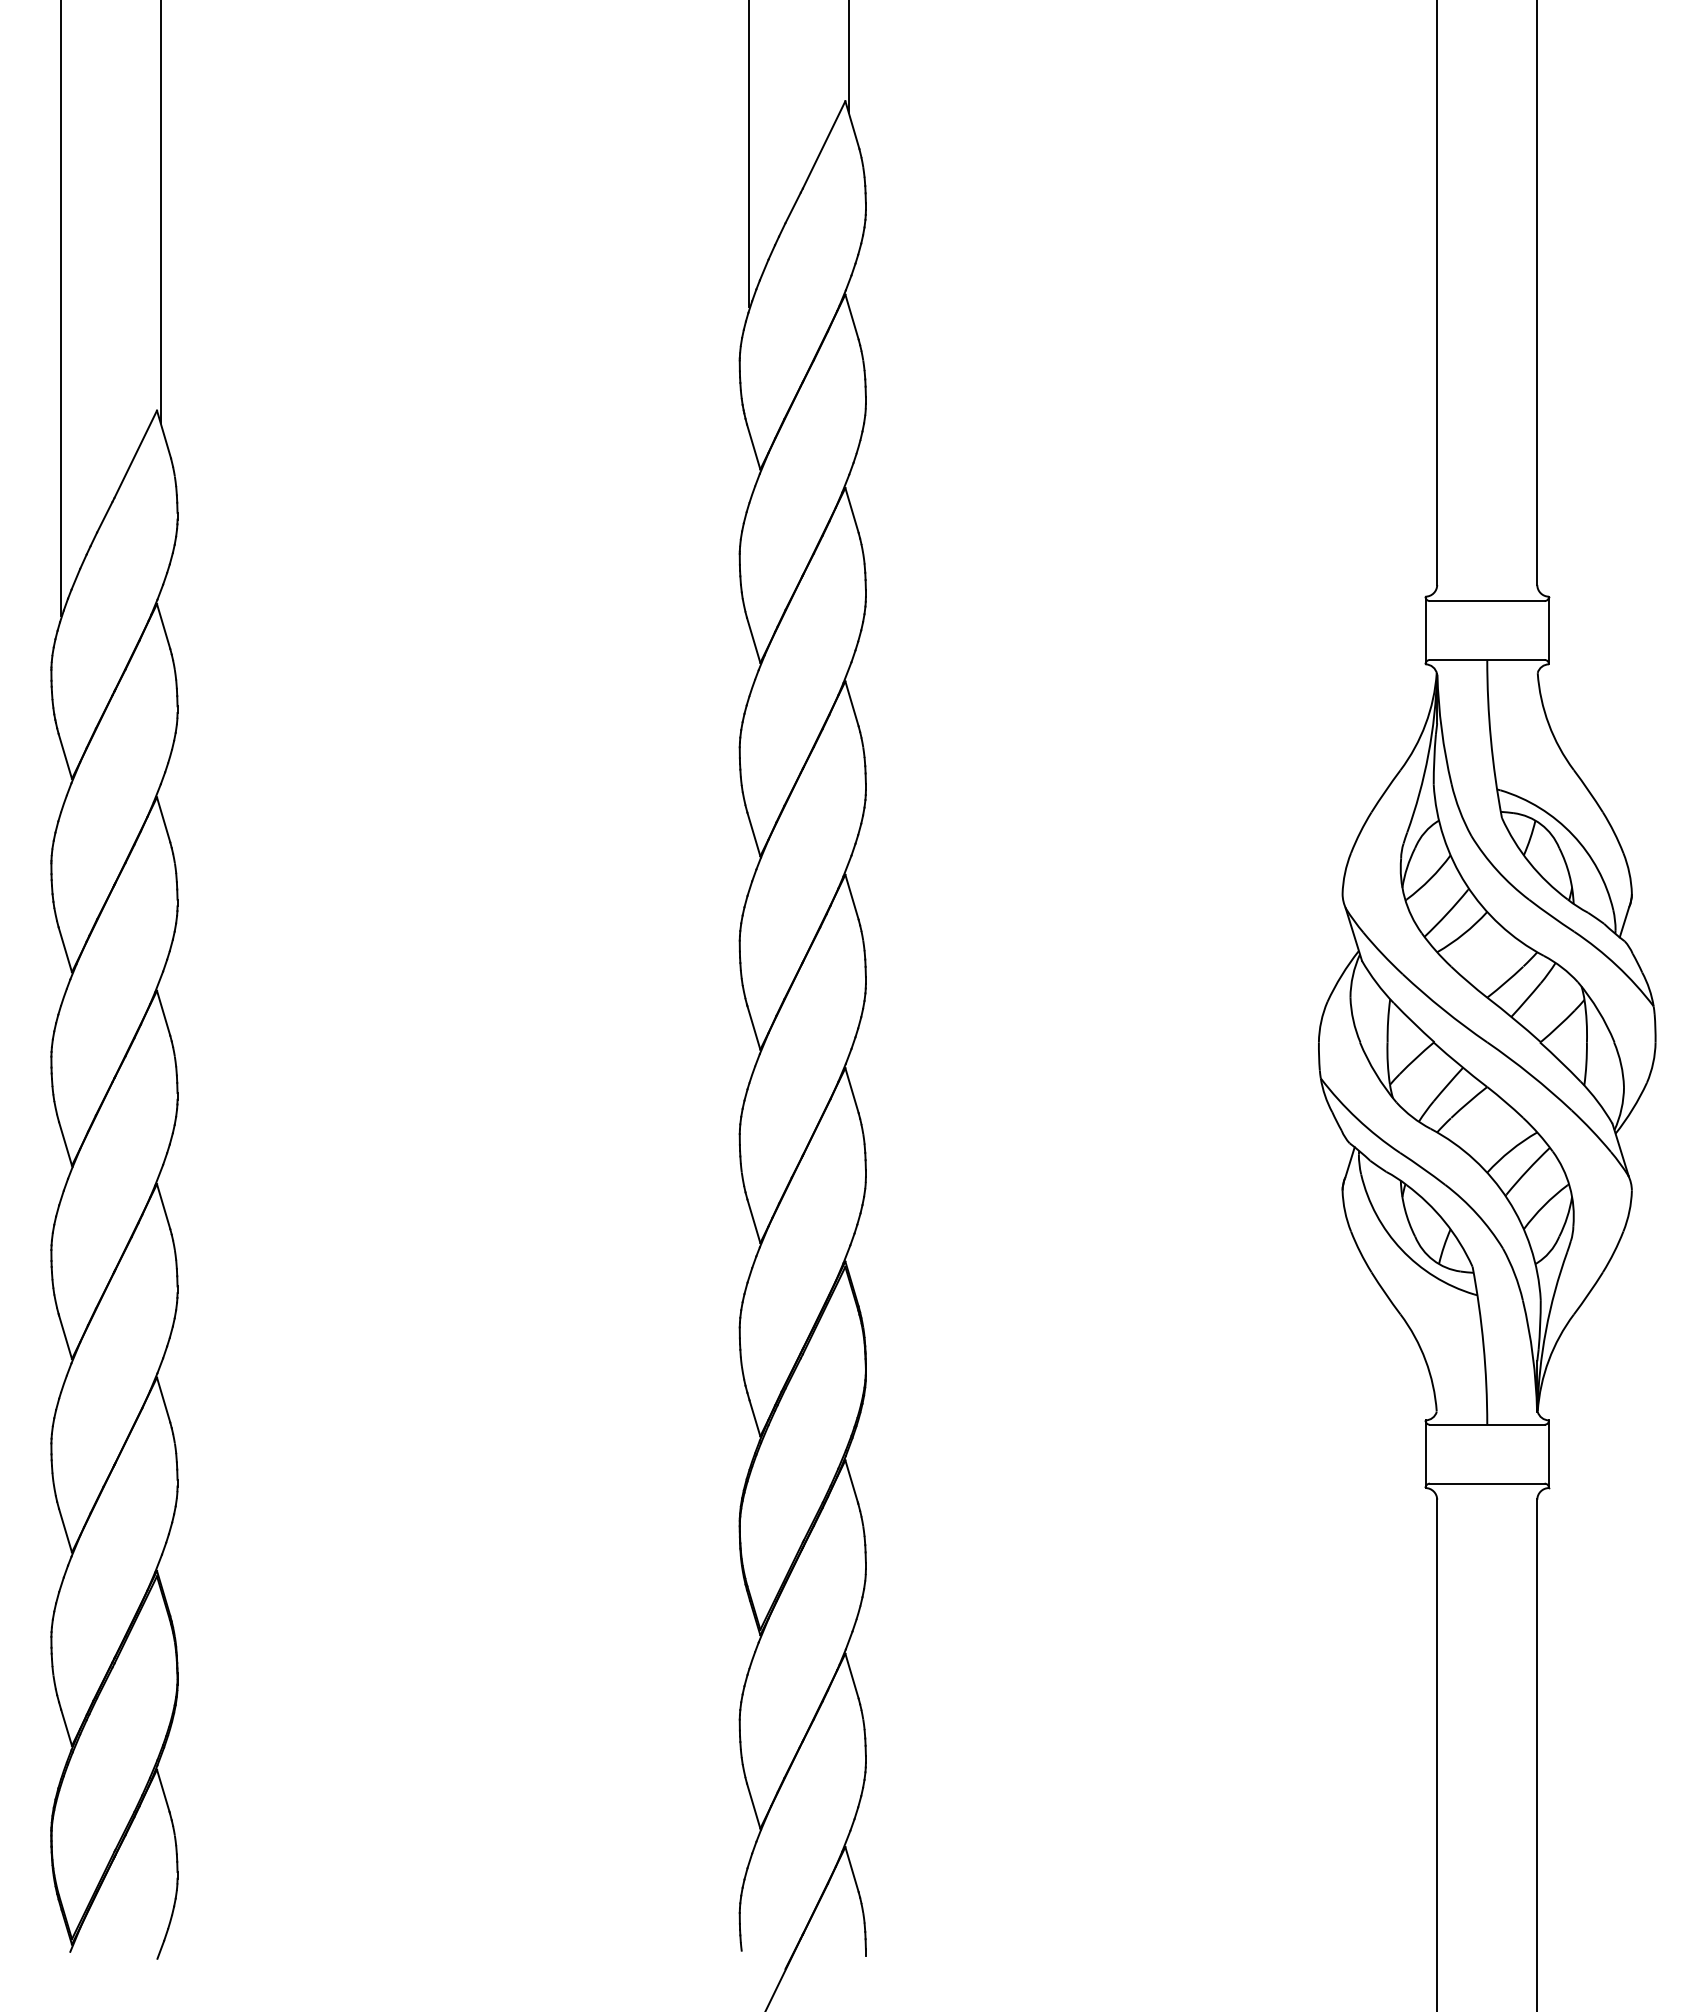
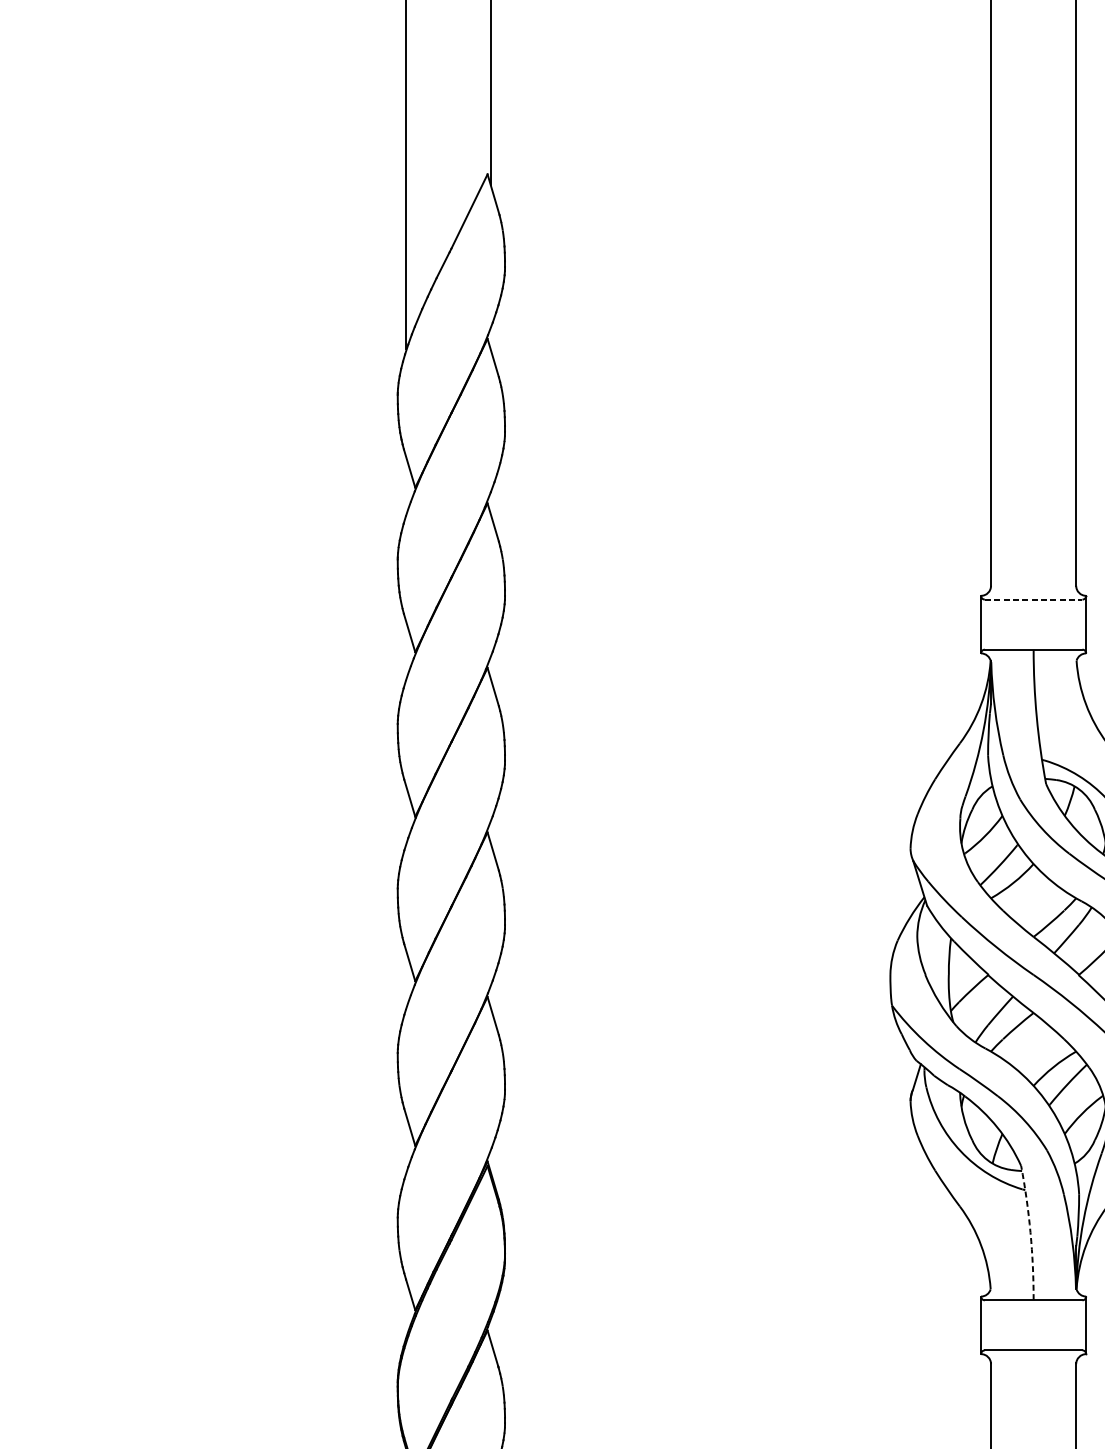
line: (1487, 601) -> (1033, 599), solid -> dashed
arc: (1483, 1345) -> (1030, 1232), solid -> dashed

